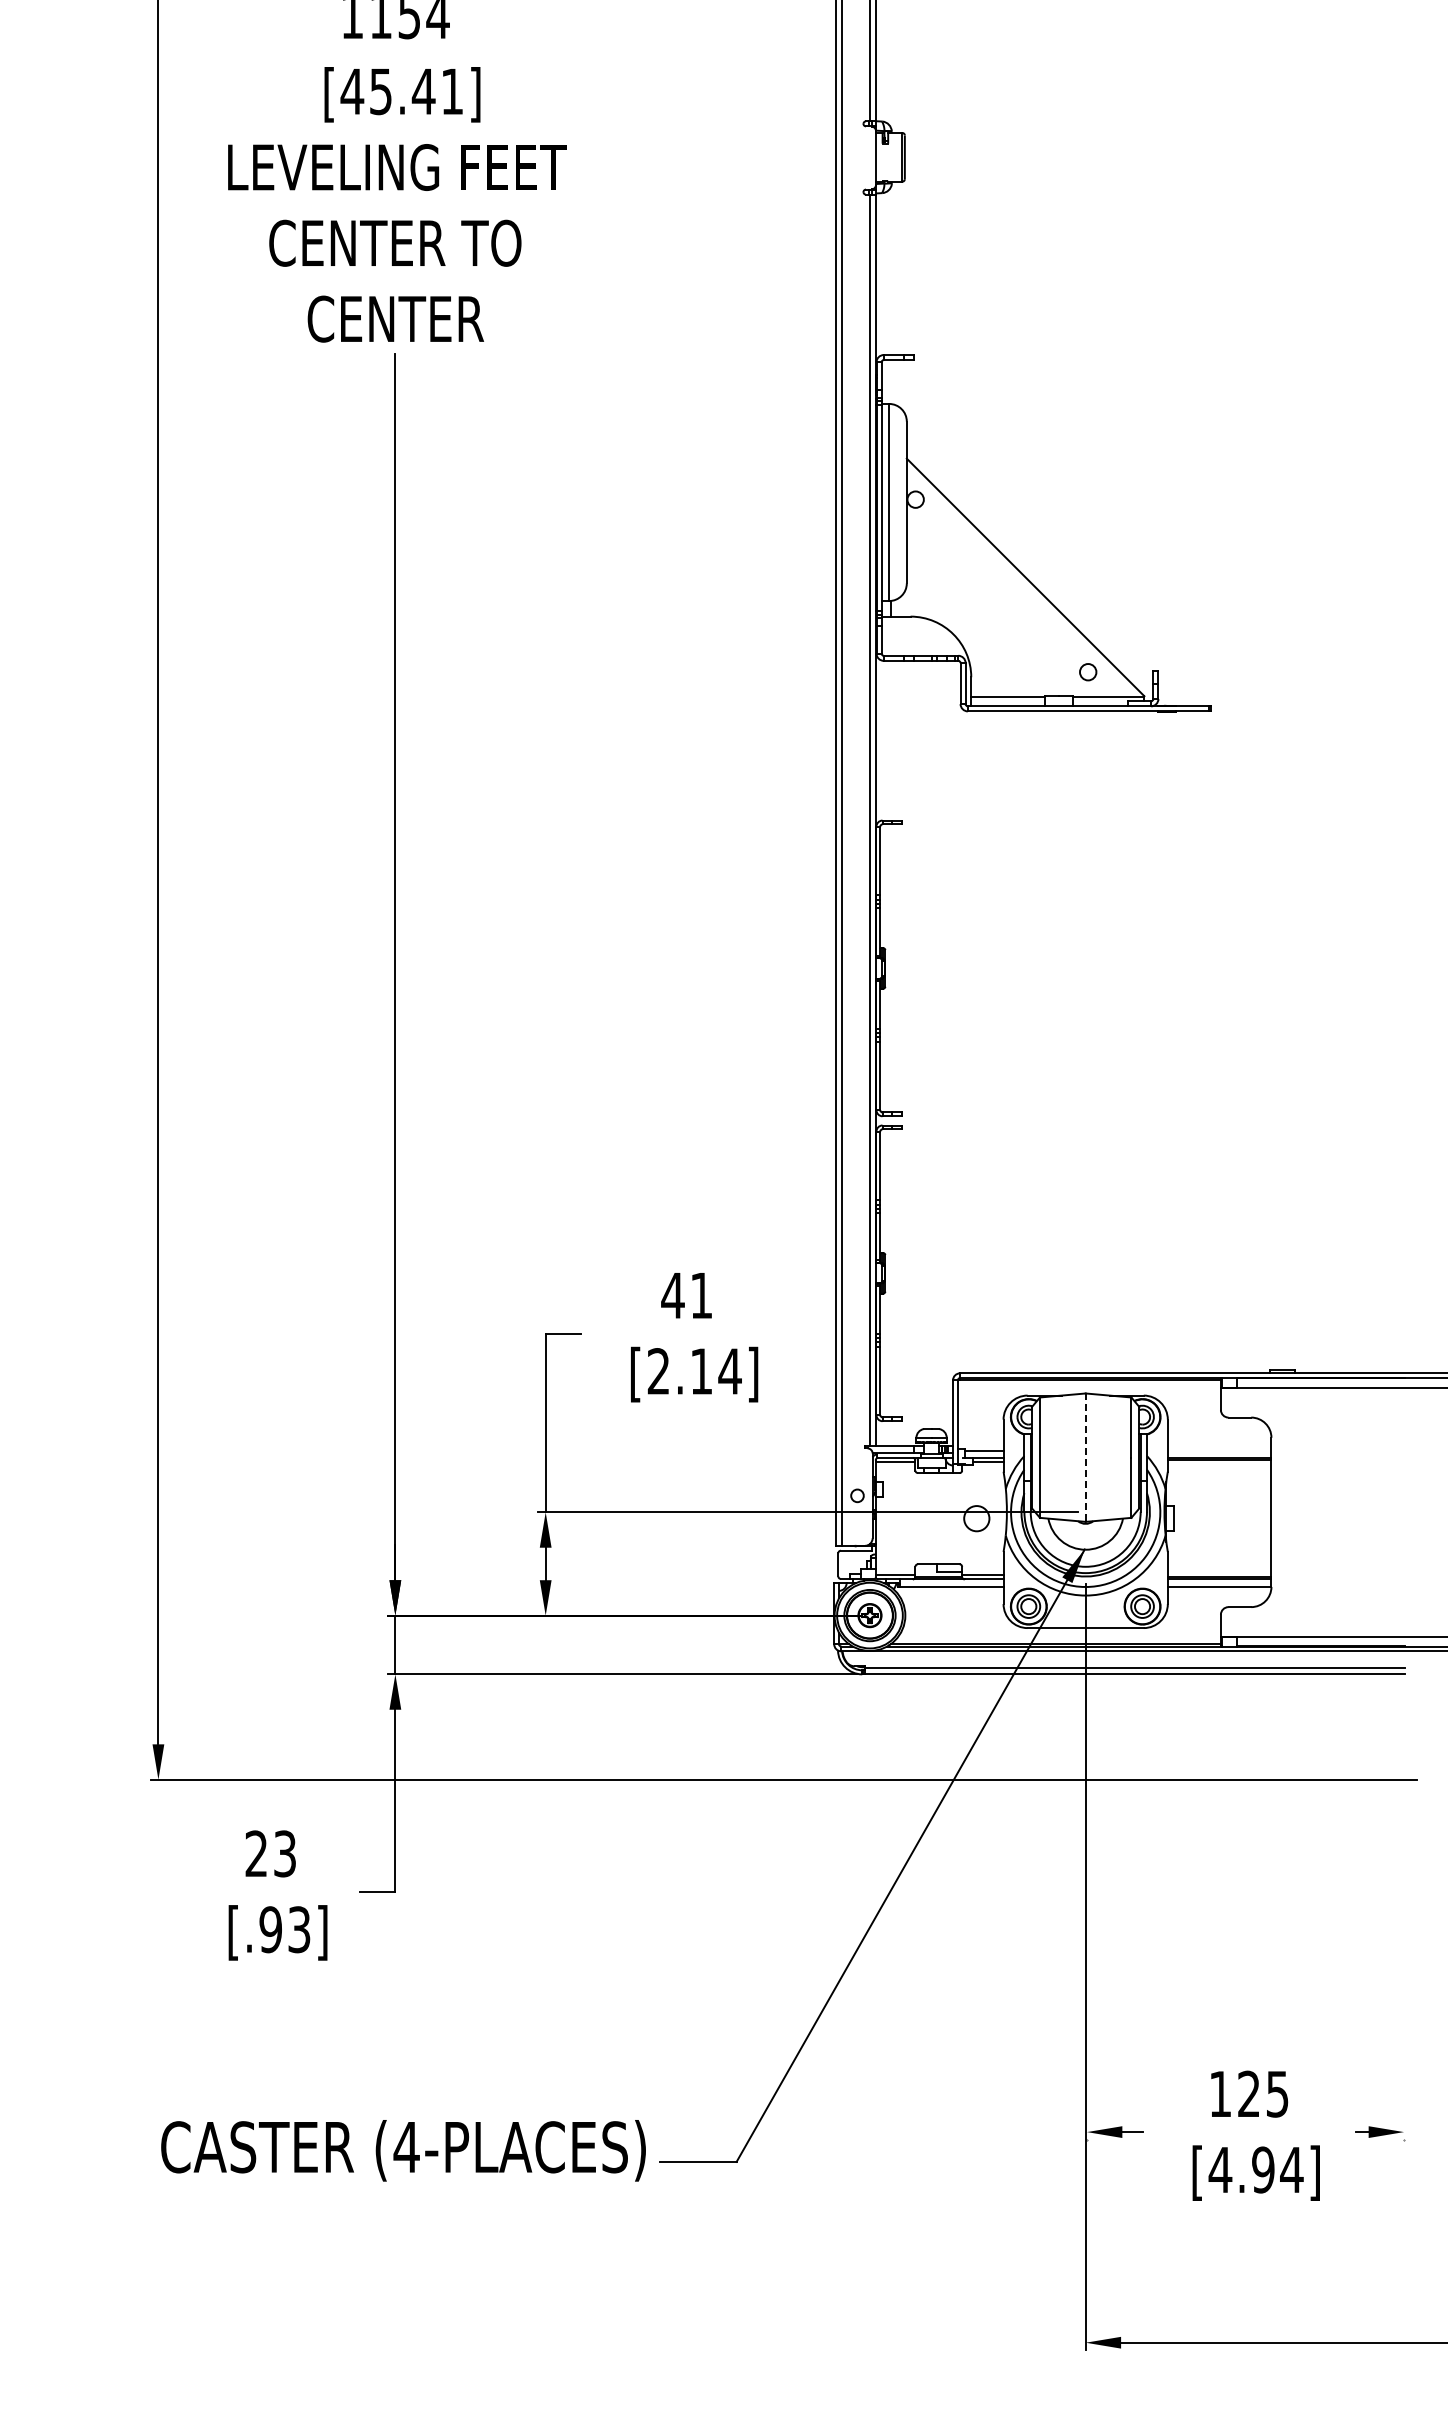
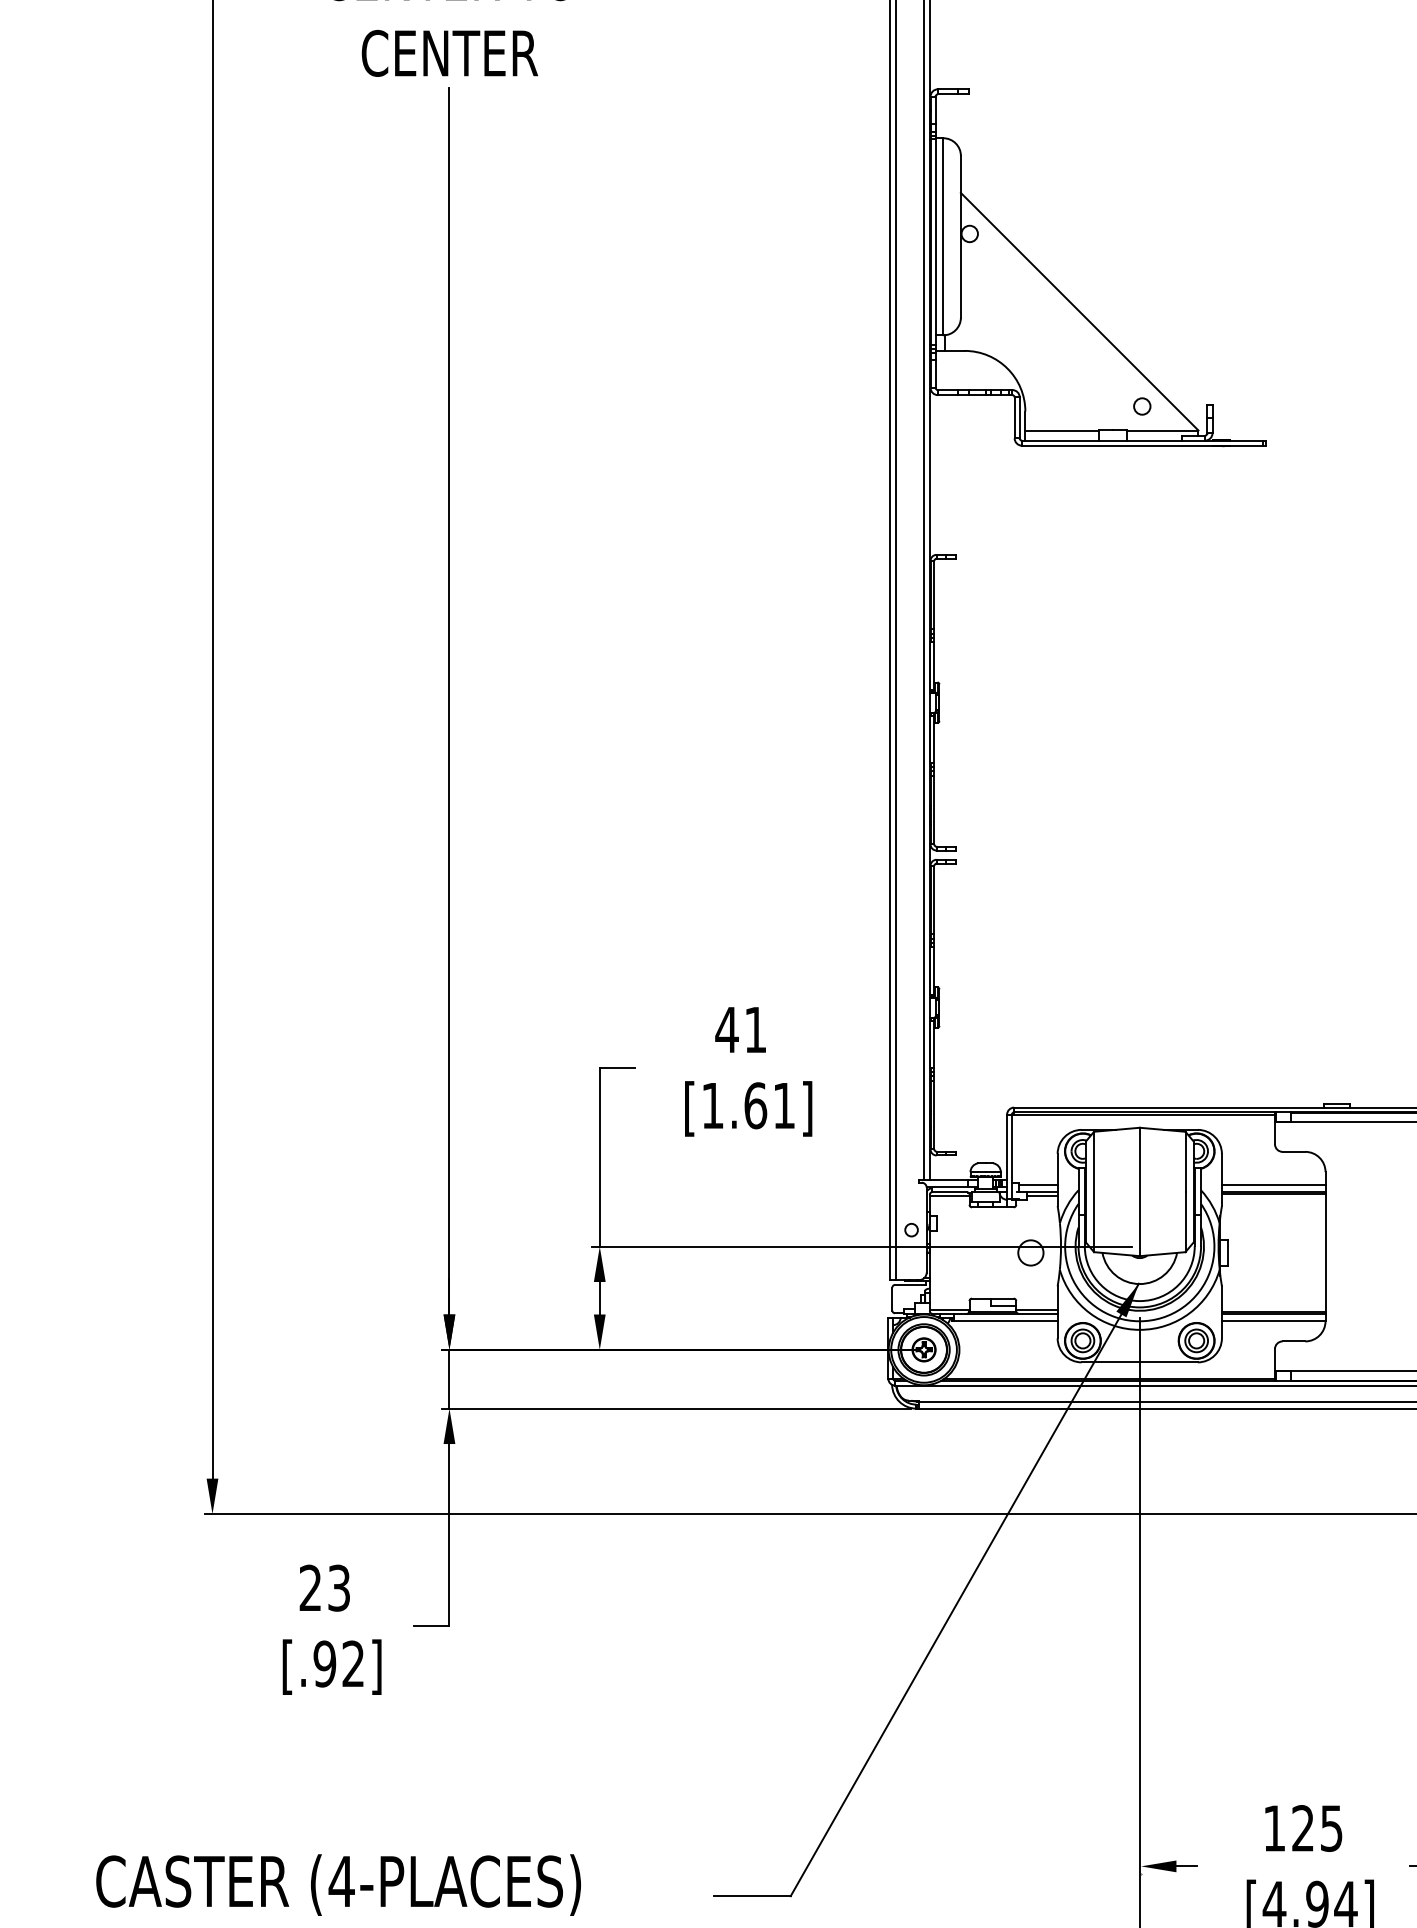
text: (694, 1371) -> (748, 1105), [2.14] -> [1.61]
line: (1219, 1450) -> (1273, 1184), added
line: (1085, 1458) -> (1139, 1192), dashed -> solid
text: (299, 1929) -> (353, 1663), [.93] -> [.92]
text: (403, 2150) -> (338, 1884), moved

